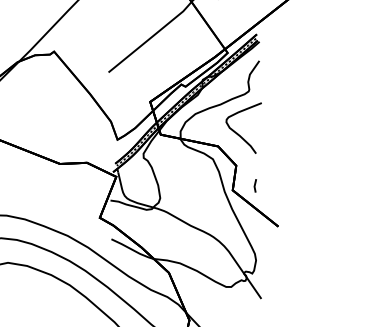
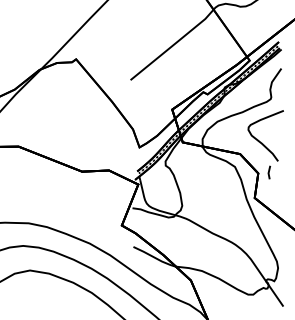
line: (254, 185) -> (268, 172), moved

